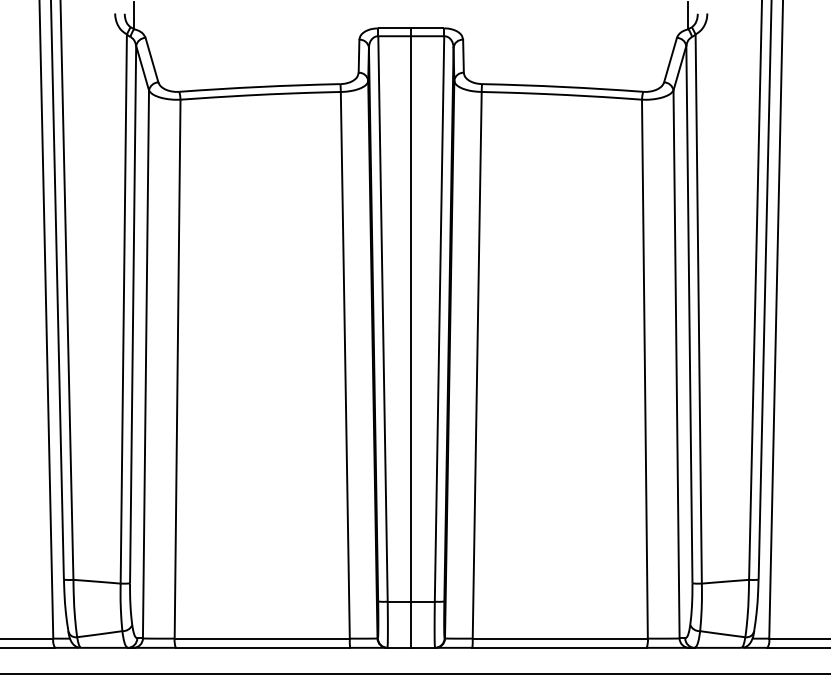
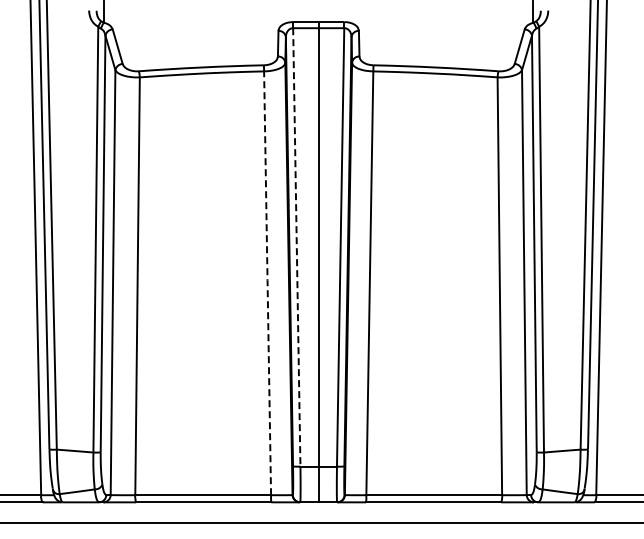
line: (382, 317) -> (296, 246), solid -> dashed
line: (345, 365) -> (267, 283), solid -> dashed

